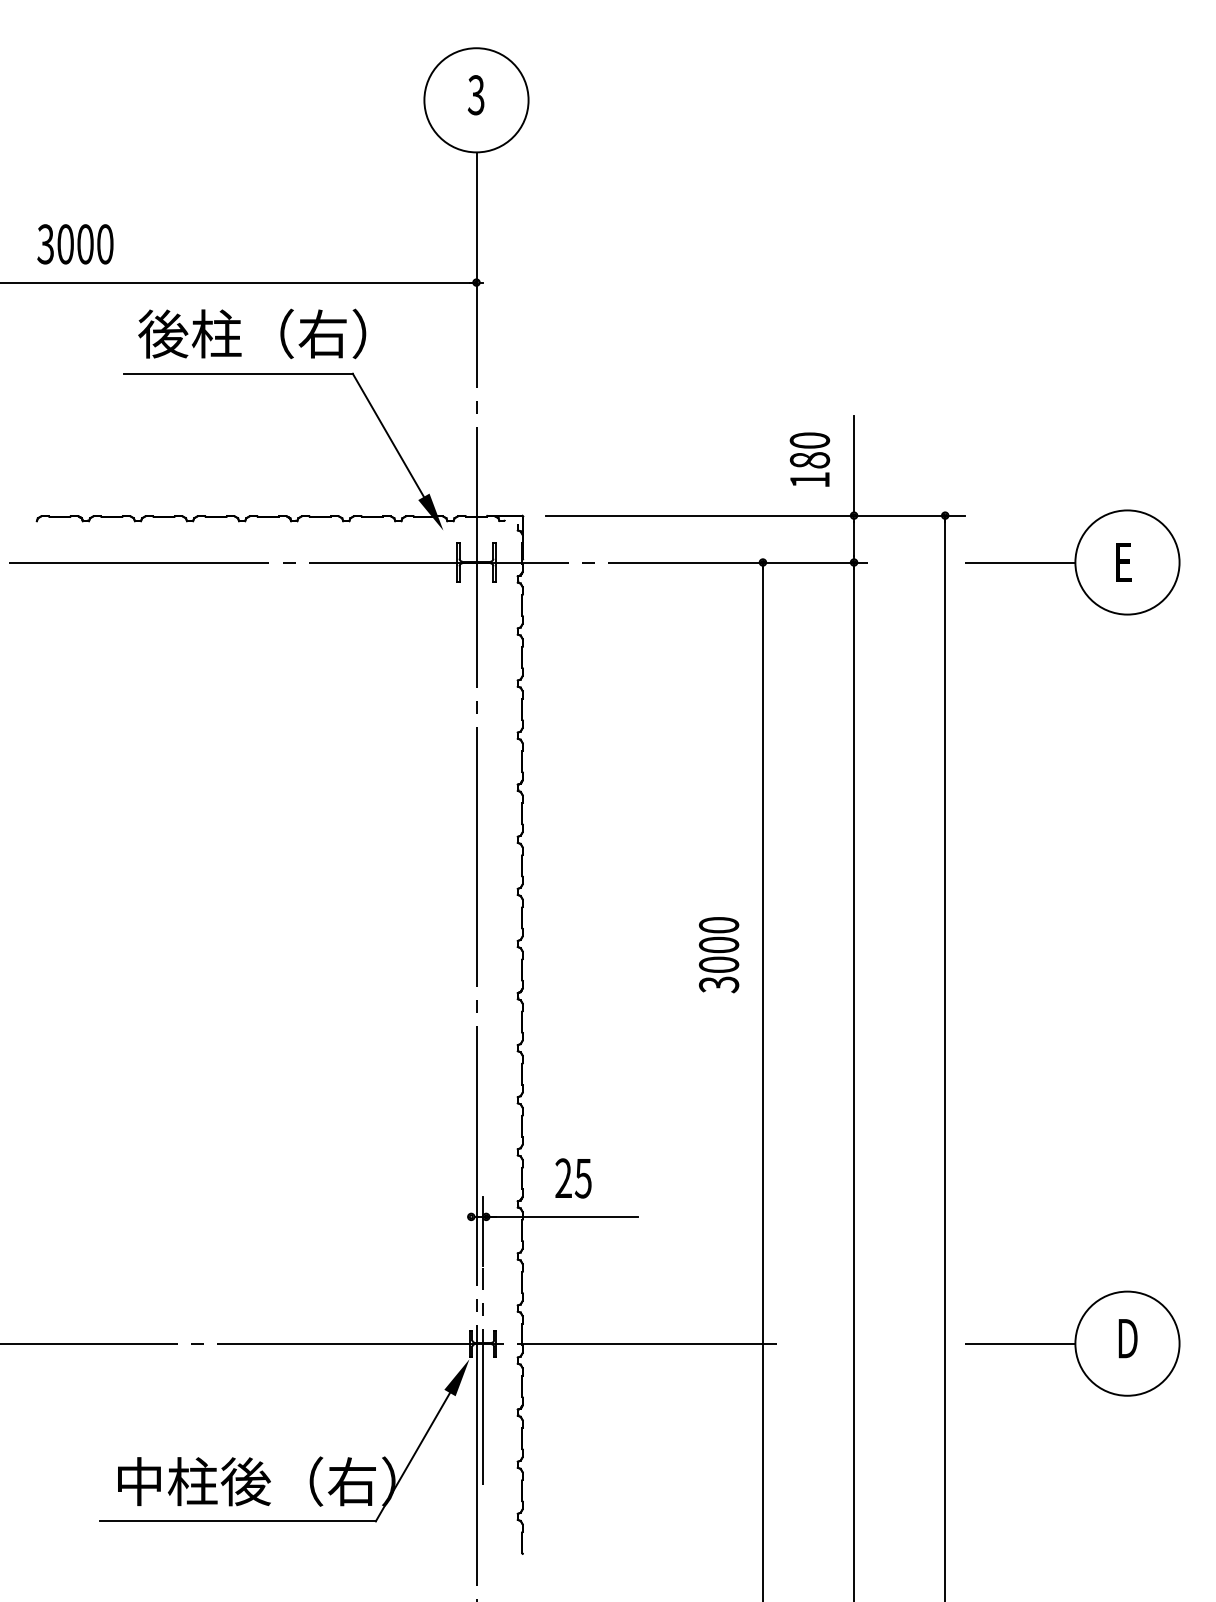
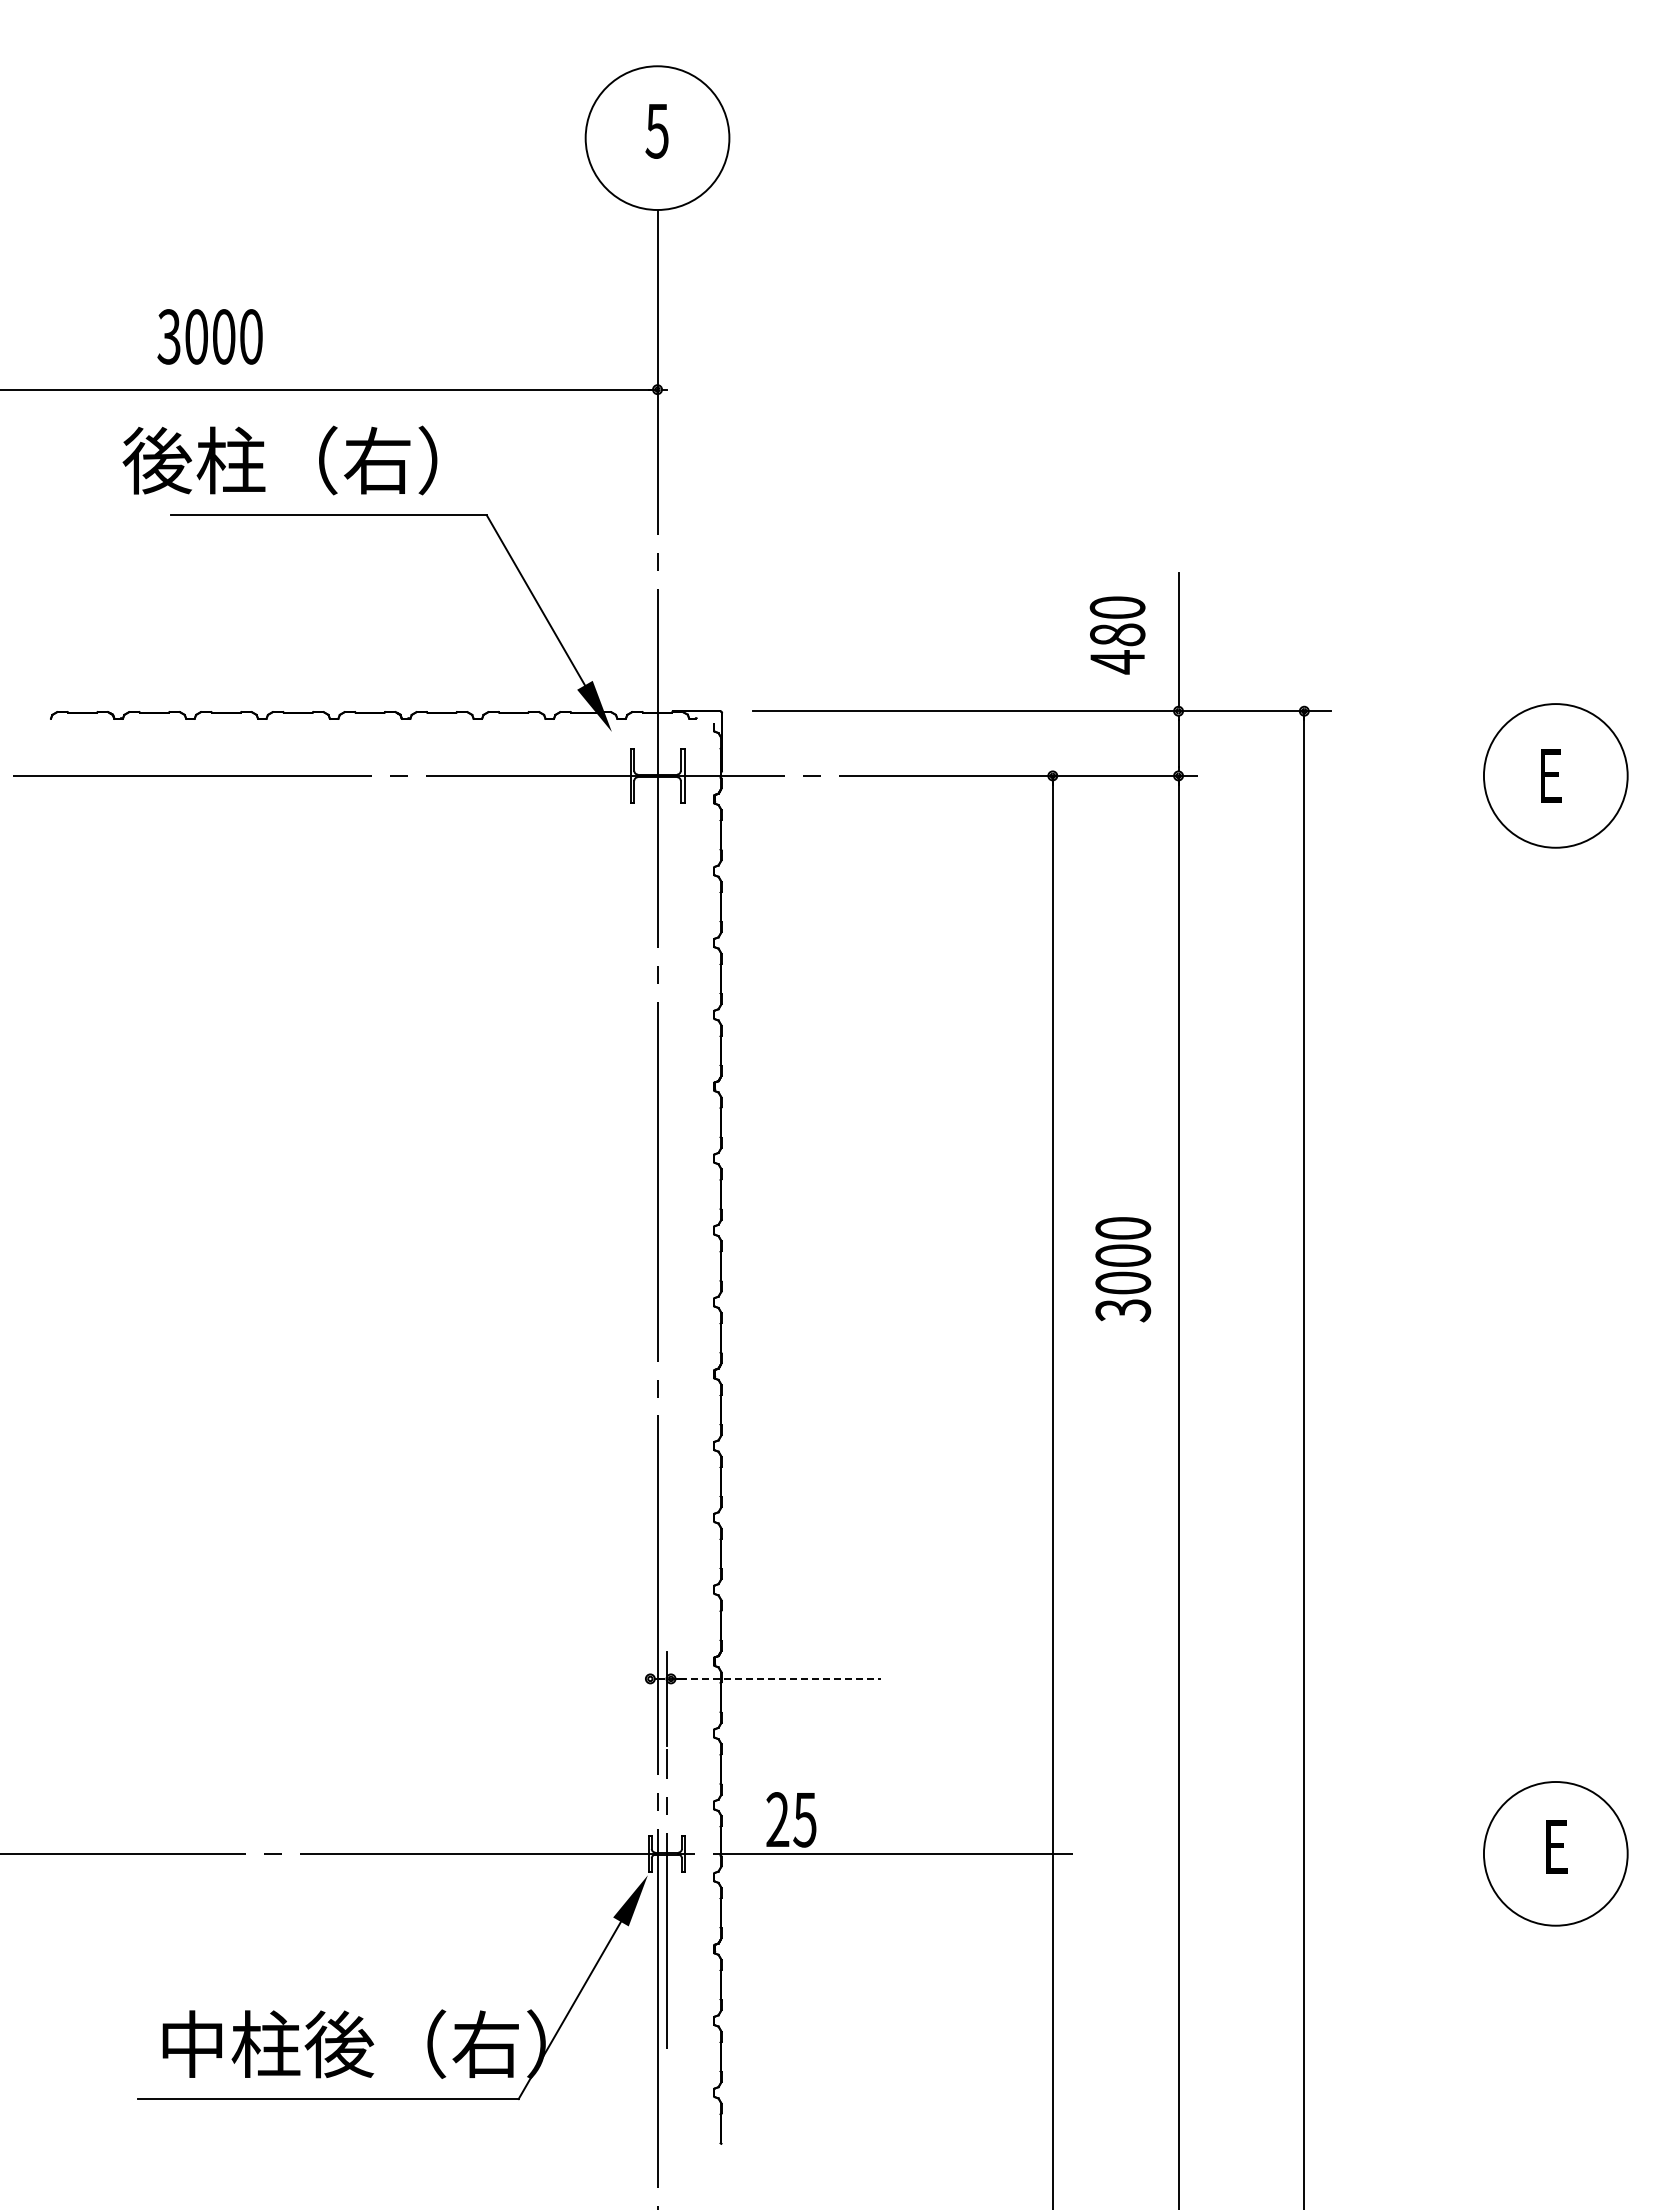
text: (475, 94) -> (656, 130), 3 -> 5
text: (74, 244) -> (209, 336), moved
text: (251, 333) -> (279, 460), moved
text: (809, 480) -> (1117, 662), 180 -> 480
line: (1019, 562) -> (1407, 775), removed
text: (719, 954) -> (1123, 1269), moved
text: (573, 1178) -> (791, 1819), moved
line: (557, 1216) -> (769, 1678), solid -> dashed
text: (1127, 1338) -> (1556, 1846), D -> E
line: (1019, 1343) -> (1407, 1853), removed

